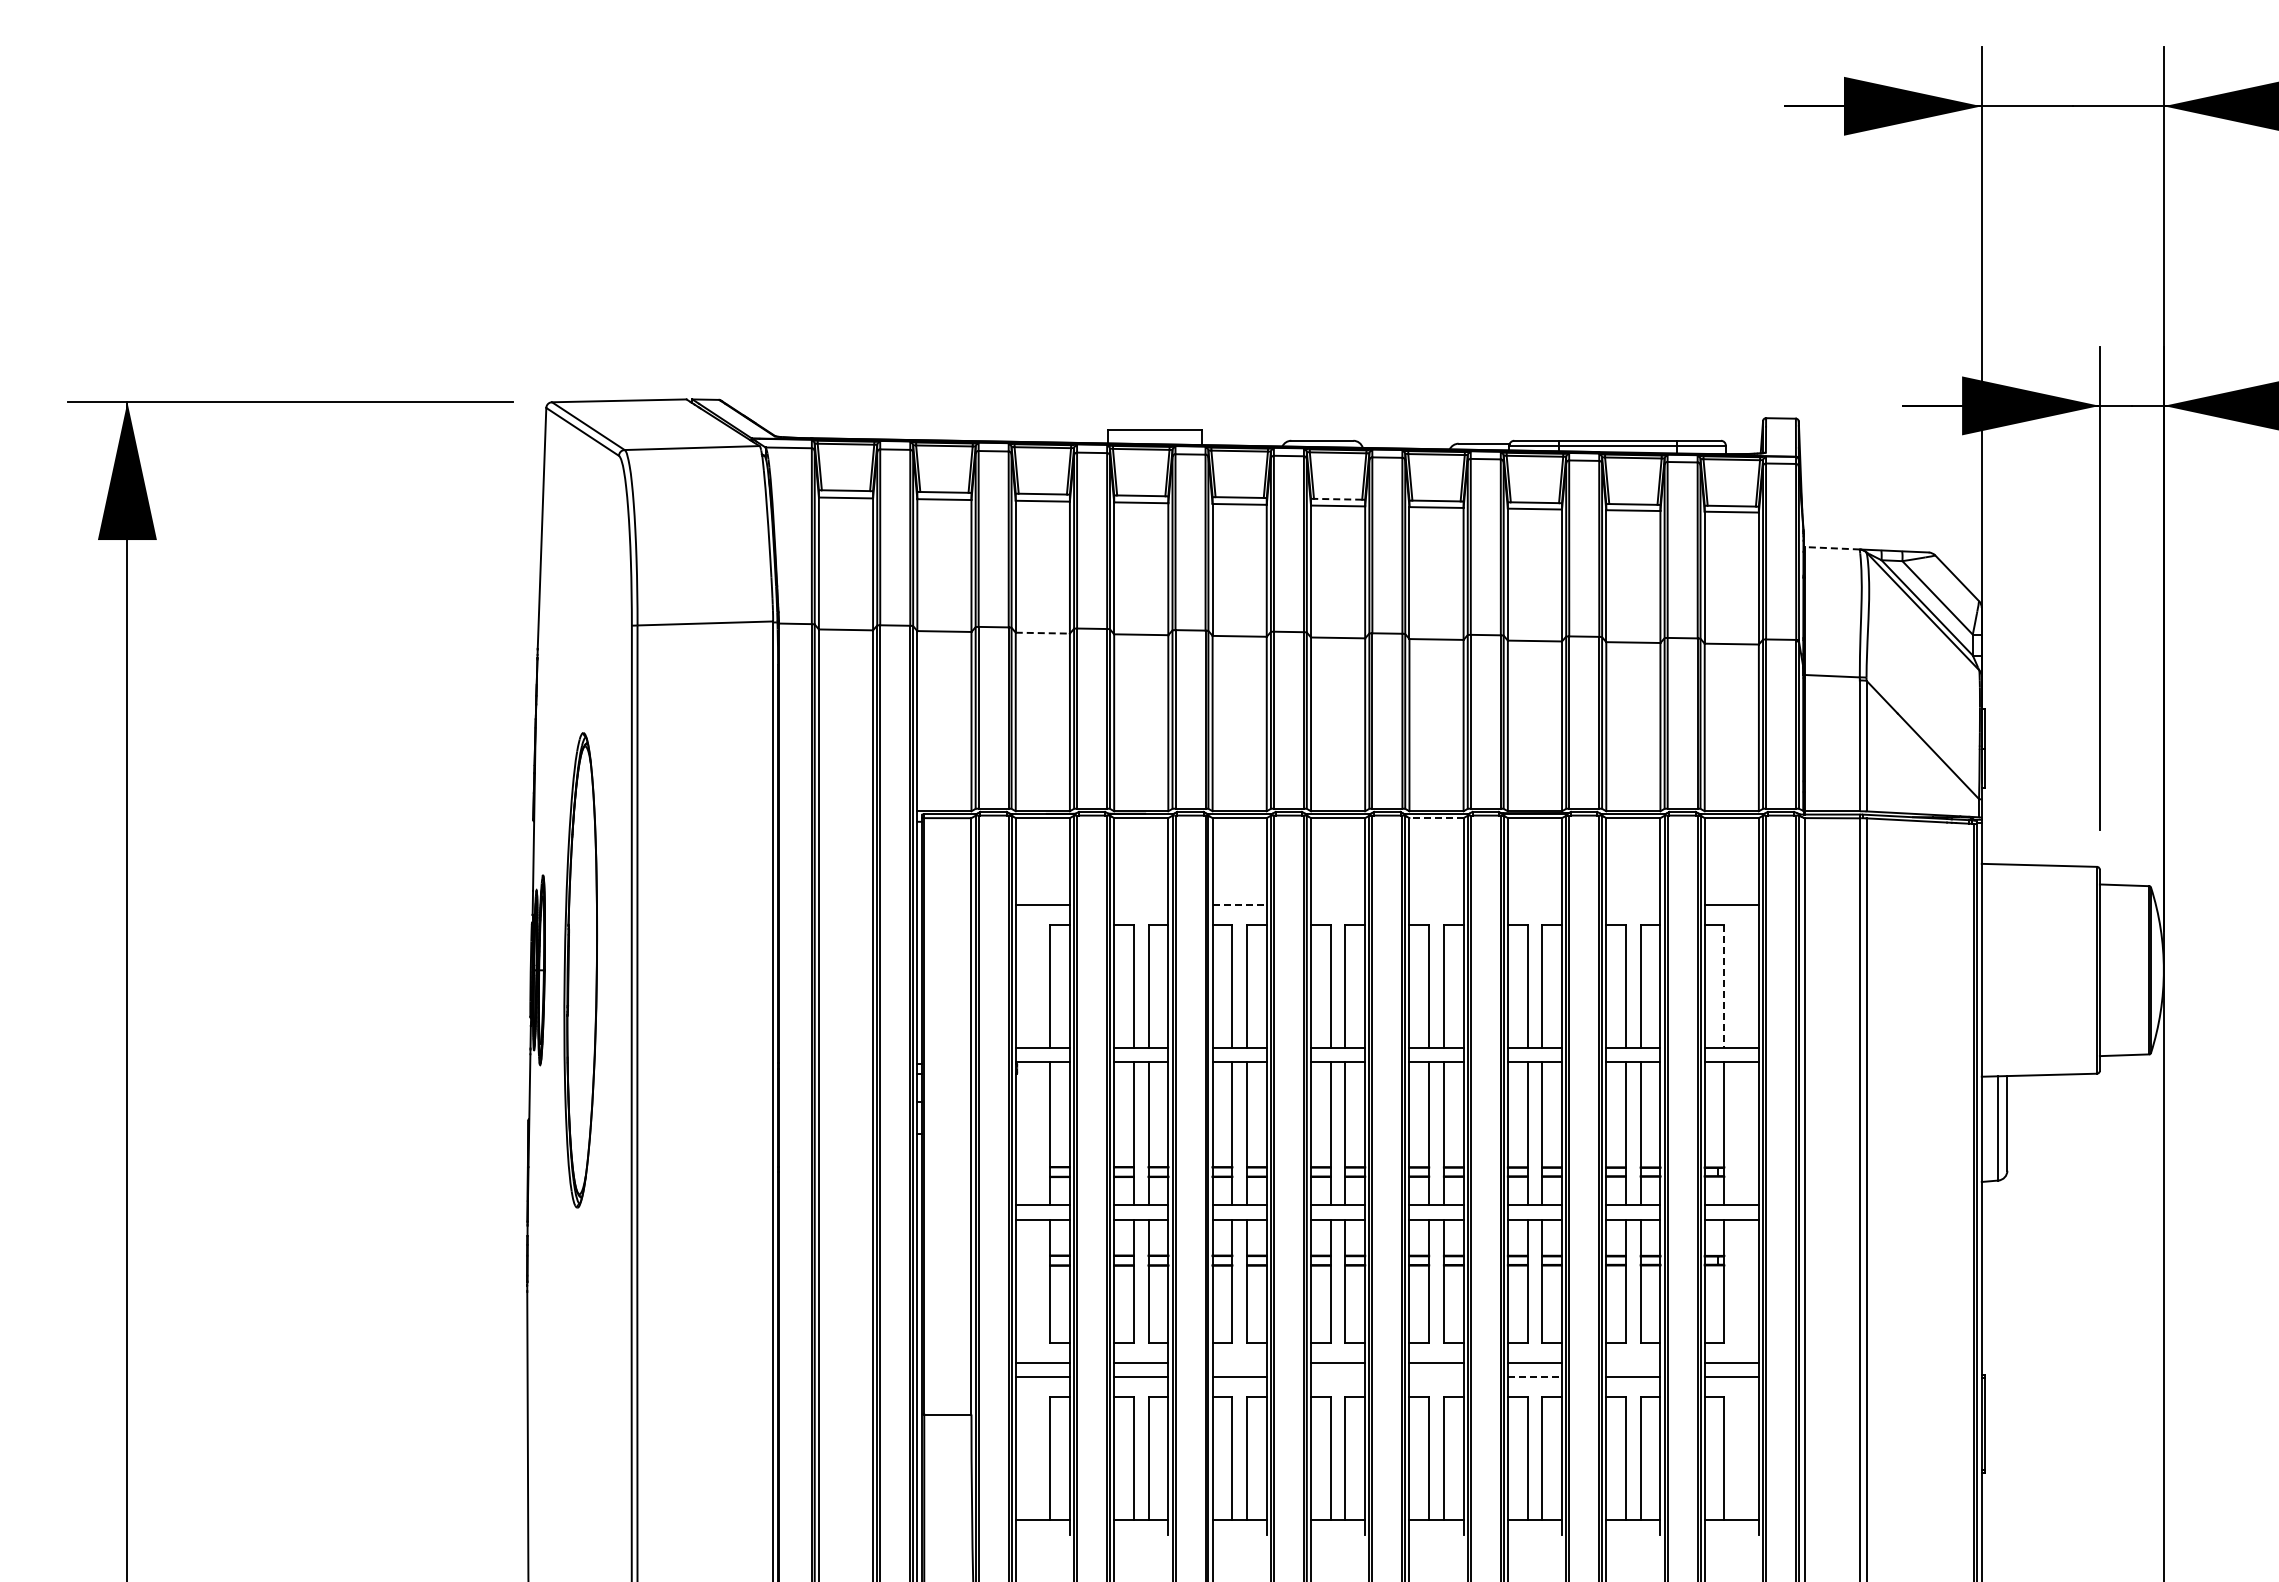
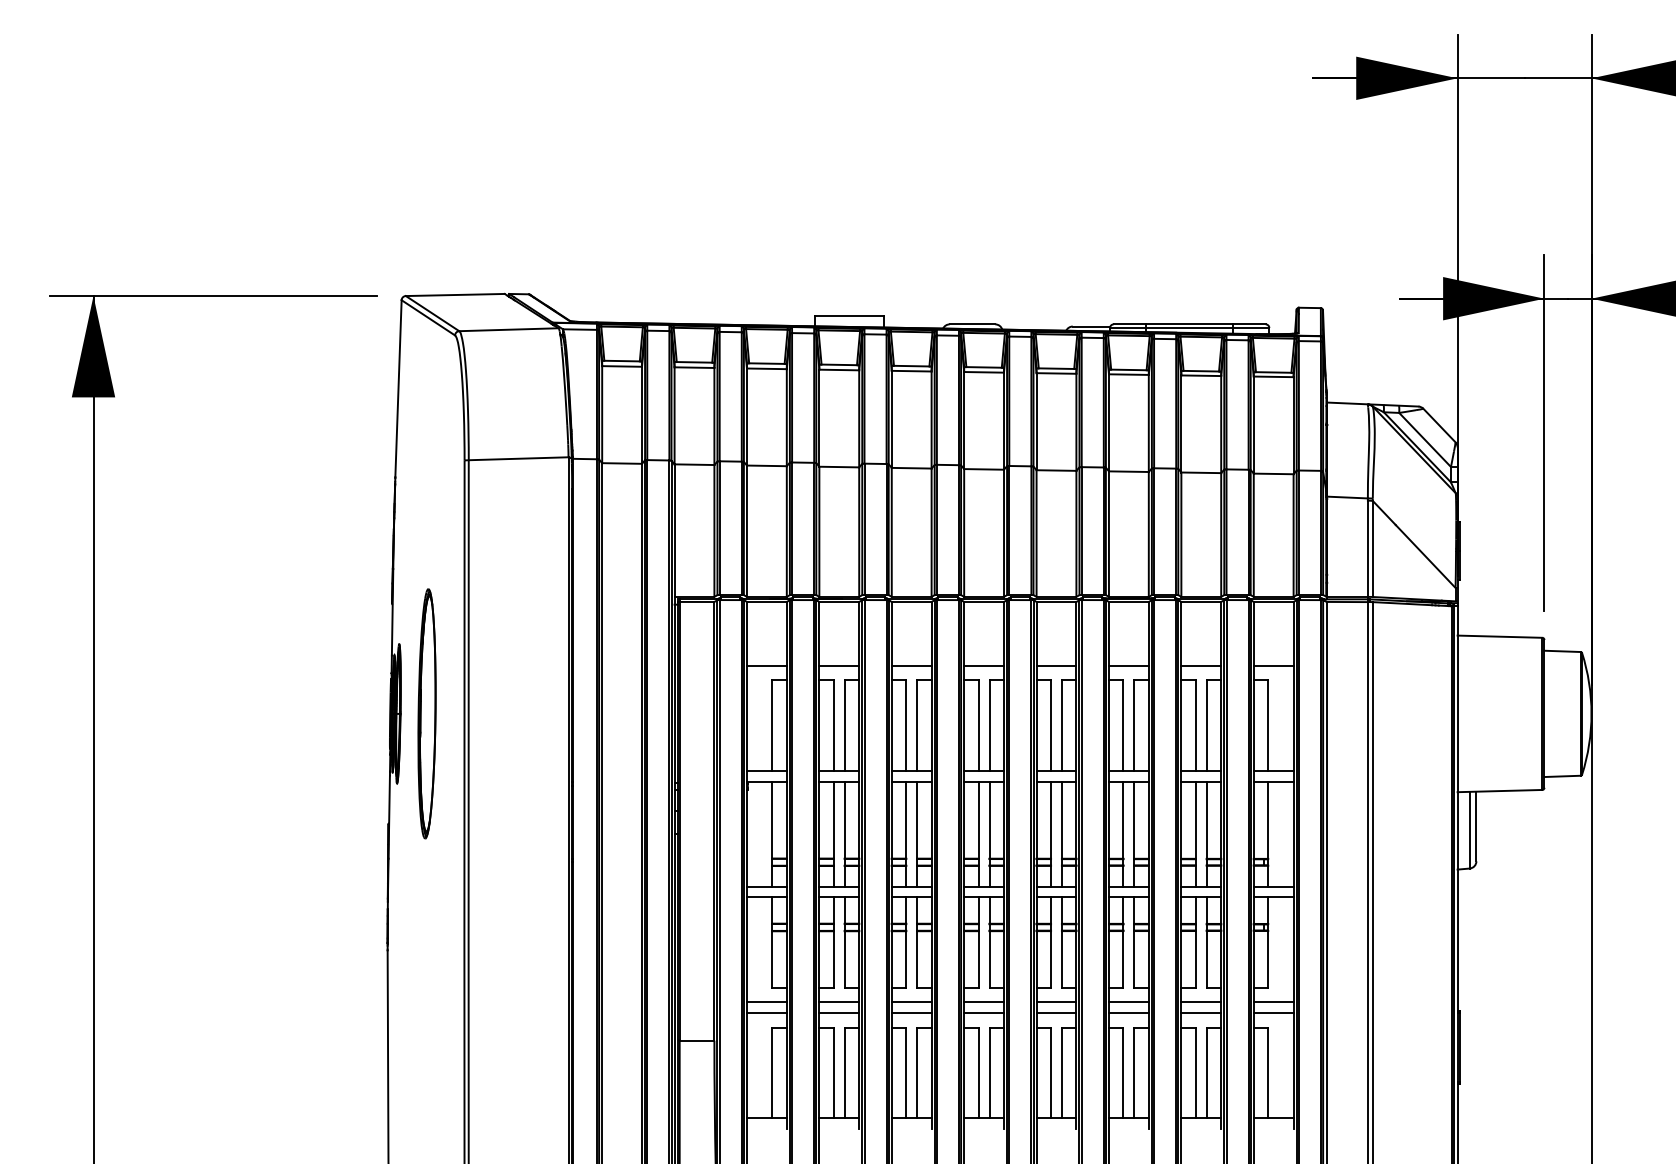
line: (1337, 499) -> (983, 367), dashed -> solid
line: (1832, 548) -> (1347, 403), dashed -> solid
line: (1043, 633) -> (767, 466), dashed -> solid
line: (1436, 818) -> (1056, 602), dashed -> solid
line: (1141, 904) -> (839, 665), added
line: (1240, 904) -> (912, 665), dashed -> solid
line: (1338, 904) -> (984, 665), added
line: (1436, 904) -> (1056, 665), added
line: (1534, 904) -> (1128, 665), added
line: (1633, 904) -> (1201, 665), added
part: (580, 969) -> (426, 713), size x0.71
line: (1724, 986) -> (1268, 725), dashed -> solid
line: (1239, 1362) -> (911, 1002), added
line: (1633, 1362) -> (1201, 1002), added
line: (1338, 1377) -> (984, 1013), added
line: (1436, 1377) -> (1056, 1013), added
line: (1535, 1377) -> (1129, 1013), dashed -> solid

